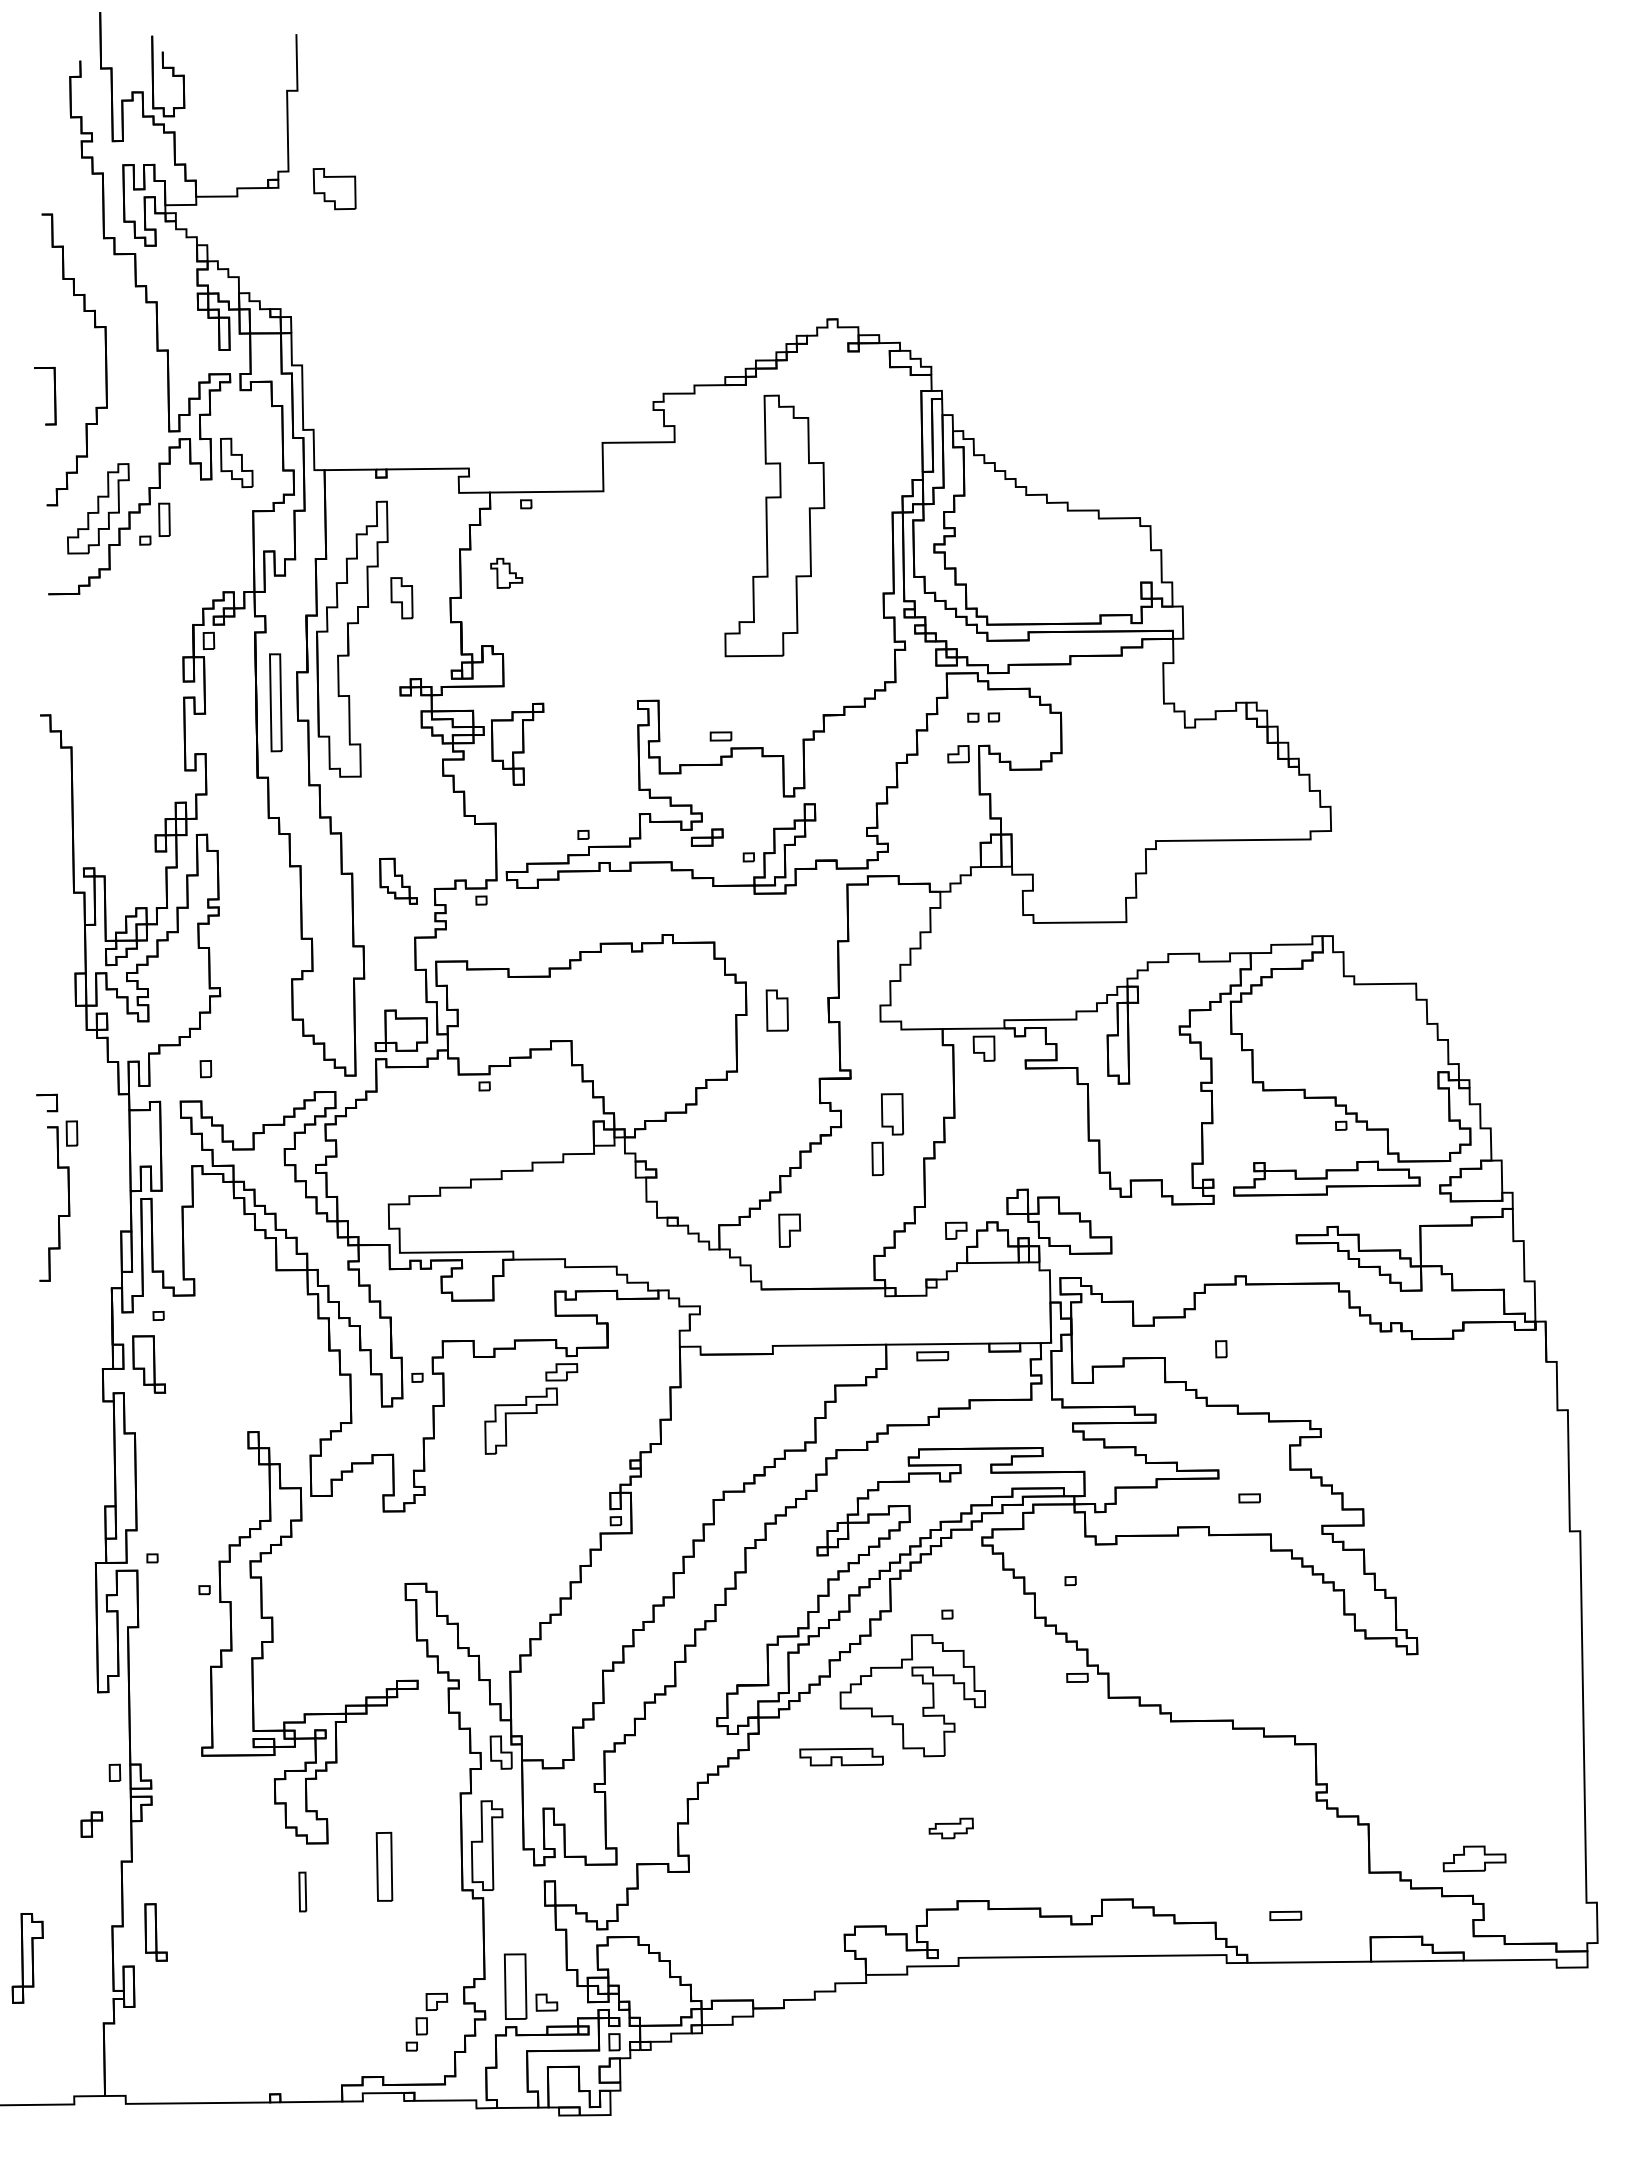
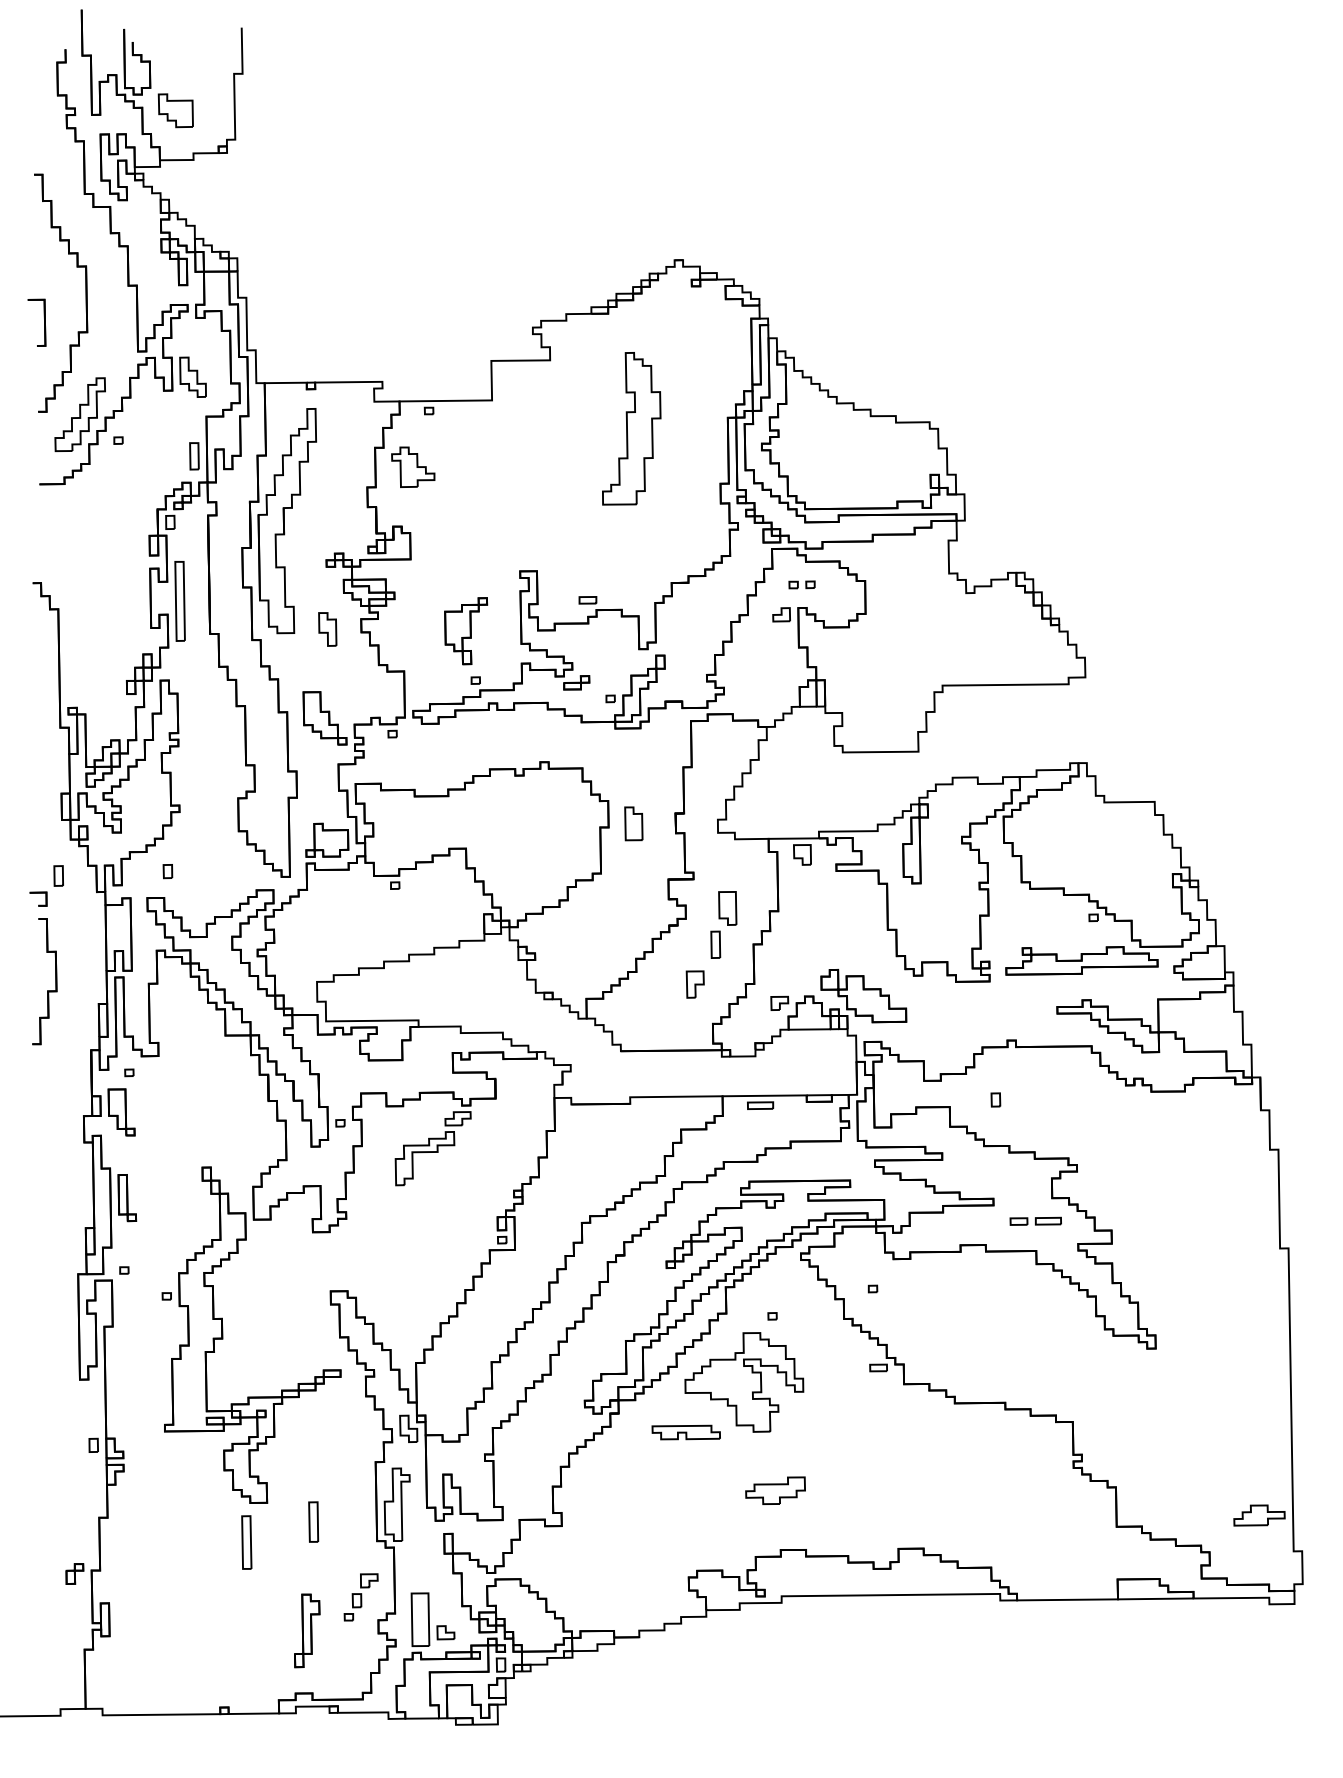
part: (334, 189) -> (175, 111), moved
part: (164, 519) -> (194, 456), moved
part: (774, 526) -> (631, 429), size x0.71
part: (506, 573) -> (413, 467), size x1.67
part: (401, 598) -> (327, 629), moved
part: (275, 702) -> (179, 601), moved
part: (517, 743) -> (466, 630), moved
part: (398, 881) -> (324, 718), size x1.43
part: (71, 1133) -> (58, 875), moved
part: (789, 1230) -> (695, 984), moved
part: (91, 1824) -> (74, 1573), moved
part: (951, 1828) -> (775, 1490), size x1.67
part: (1474, 1858) -> (1259, 1515), moved
part: (384, 1866) -> (313, 1521), size x0.71
part: (302, 1891) -> (246, 1542), size x1.67
part: (1285, 1915) -> (1048, 1220), moved
part: (155, 1932) -> (126, 1198), moved
part: (27, 1958) -> (307, 1631), moved
part: (426, 2021) -> (360, 1596), moved

